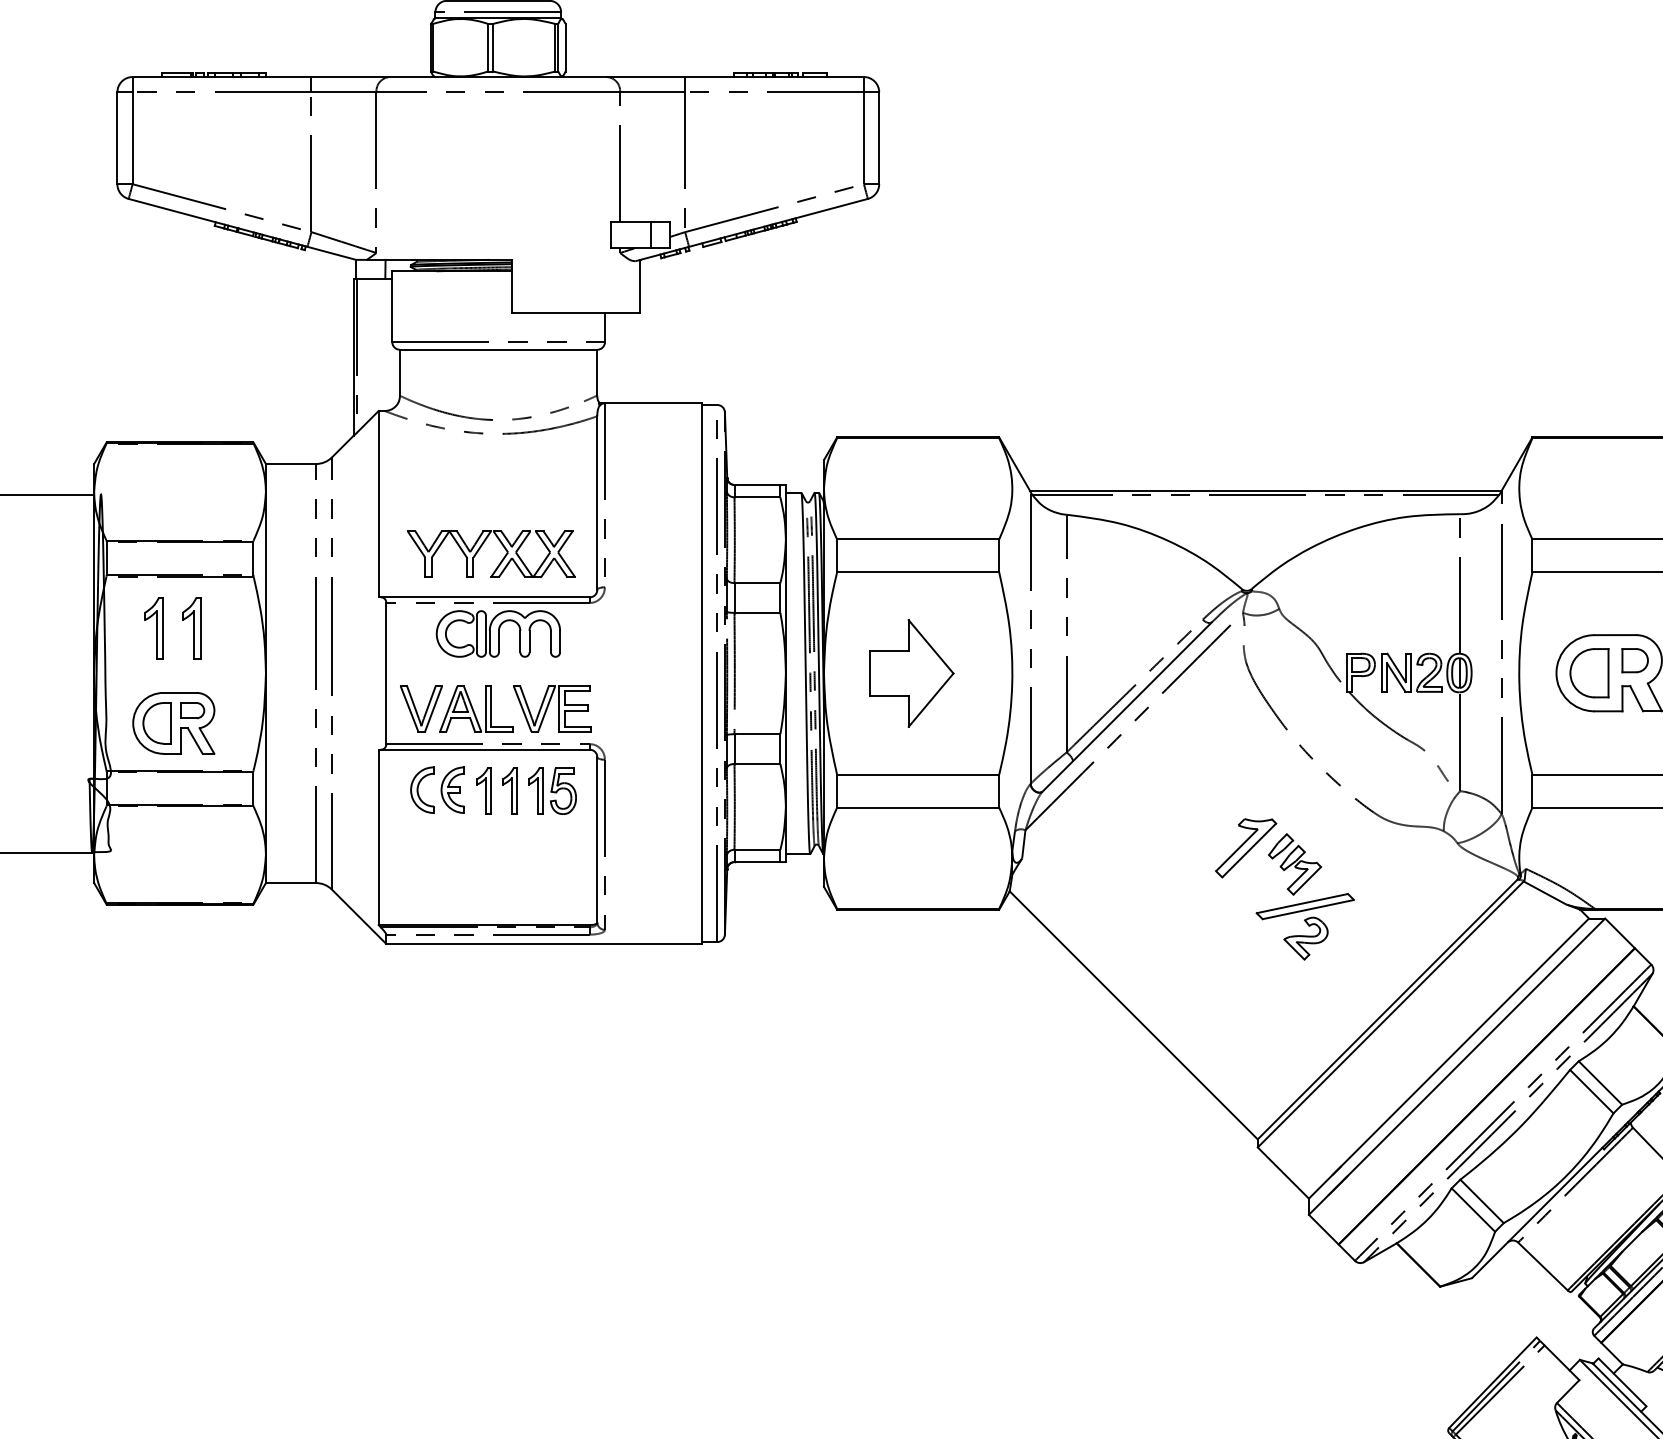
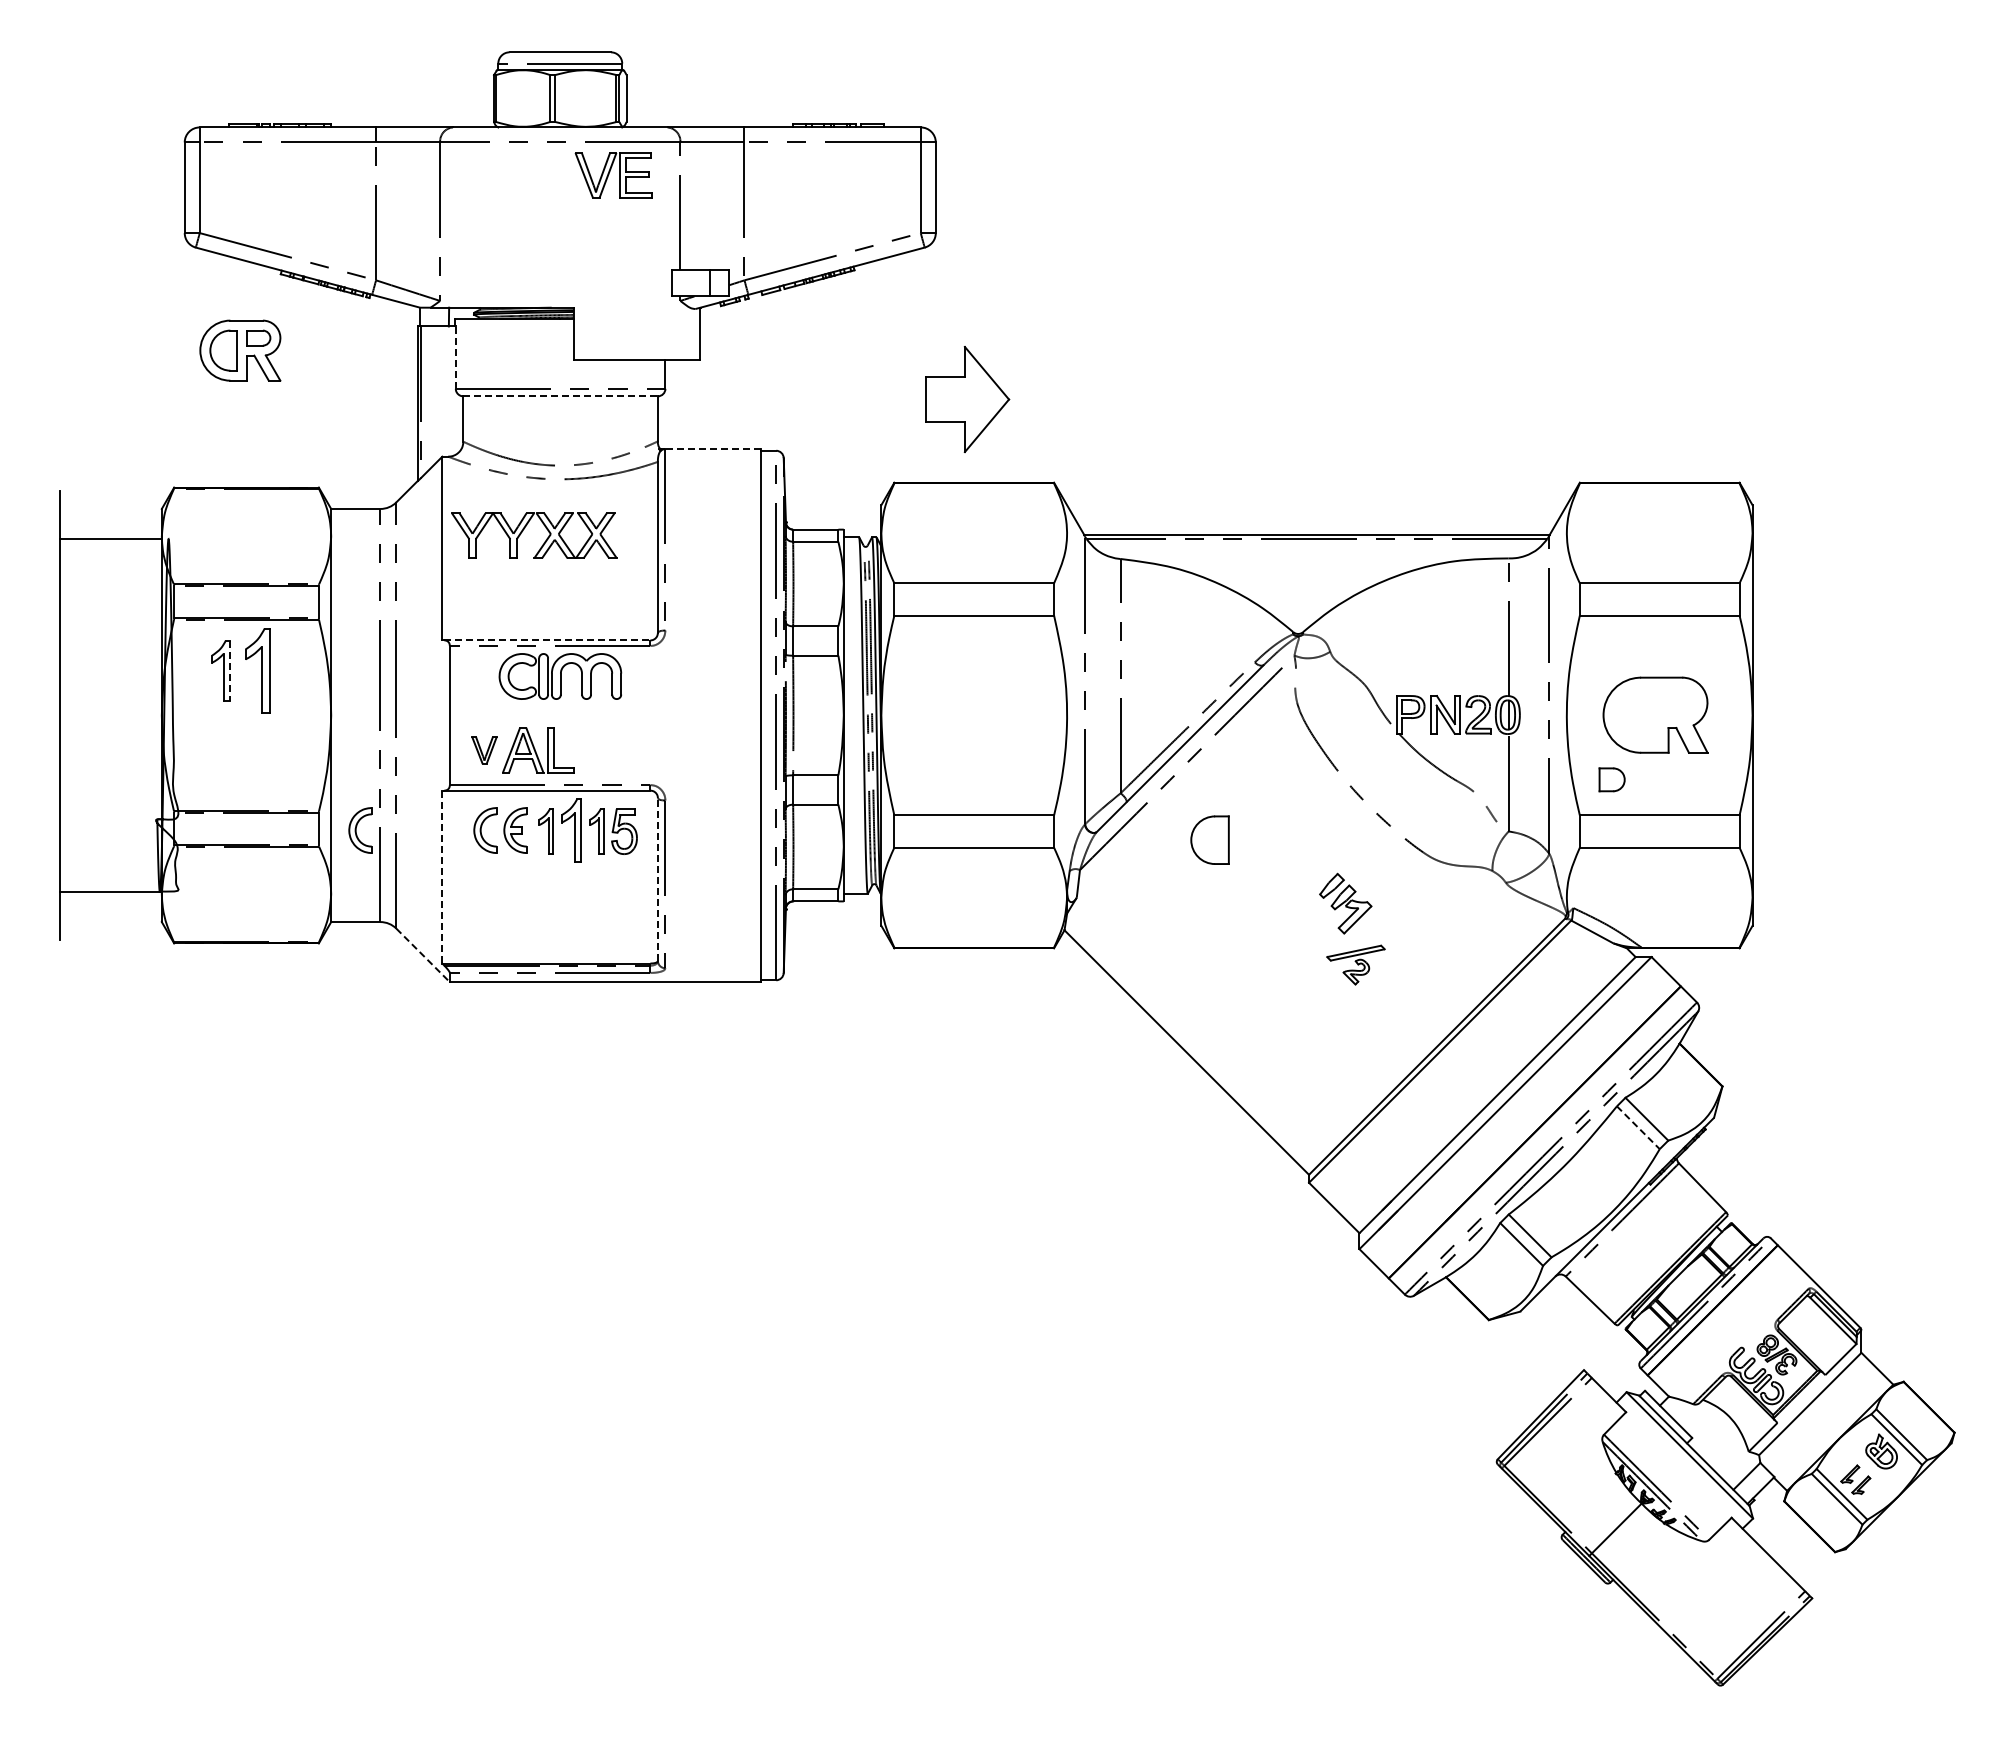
line: (392, 310) -> (455, 357), solid -> dashed
line: (499, 349) -> (561, 396), solid -> dashed
line: (650, 402) -> (710, 448), solid -> dashed
part: (482, 546) -> (525, 528), moved
line: (485, 597) -> (547, 640), solid -> dashed
part: (191, 627) -> (257, 670), size x1.4
line: (162, 628) -> (229, 671), solid -> dashed
part: (1634, 660) -> (1611, 779), moved
part: (1588, 672) -> (1209, 839), moved
part: (911, 673) -> (967, 399), moved
part: (421, 709) -> (484, 750), size x0.6
part: (552, 709) -> (613, 175), moved
part: (173, 723) -> (240, 350), moved
part: (295, 790) -> (360, 830), added
part: (509, 791) -> (571, 831), size x1.4
line: (378, 837) -> (442, 877), solid -> dashed
line: (596, 839) -> (657, 879), solid -> dashed
part: (1246, 847) -> (1297, 887), removed
line: (359, 916) -> (423, 955), solid -> dashed
part: (1304, 926) -> (1355, 964), size x0.6
line: (1591, 1092) -> (1638, 1128), solid -> dashed

